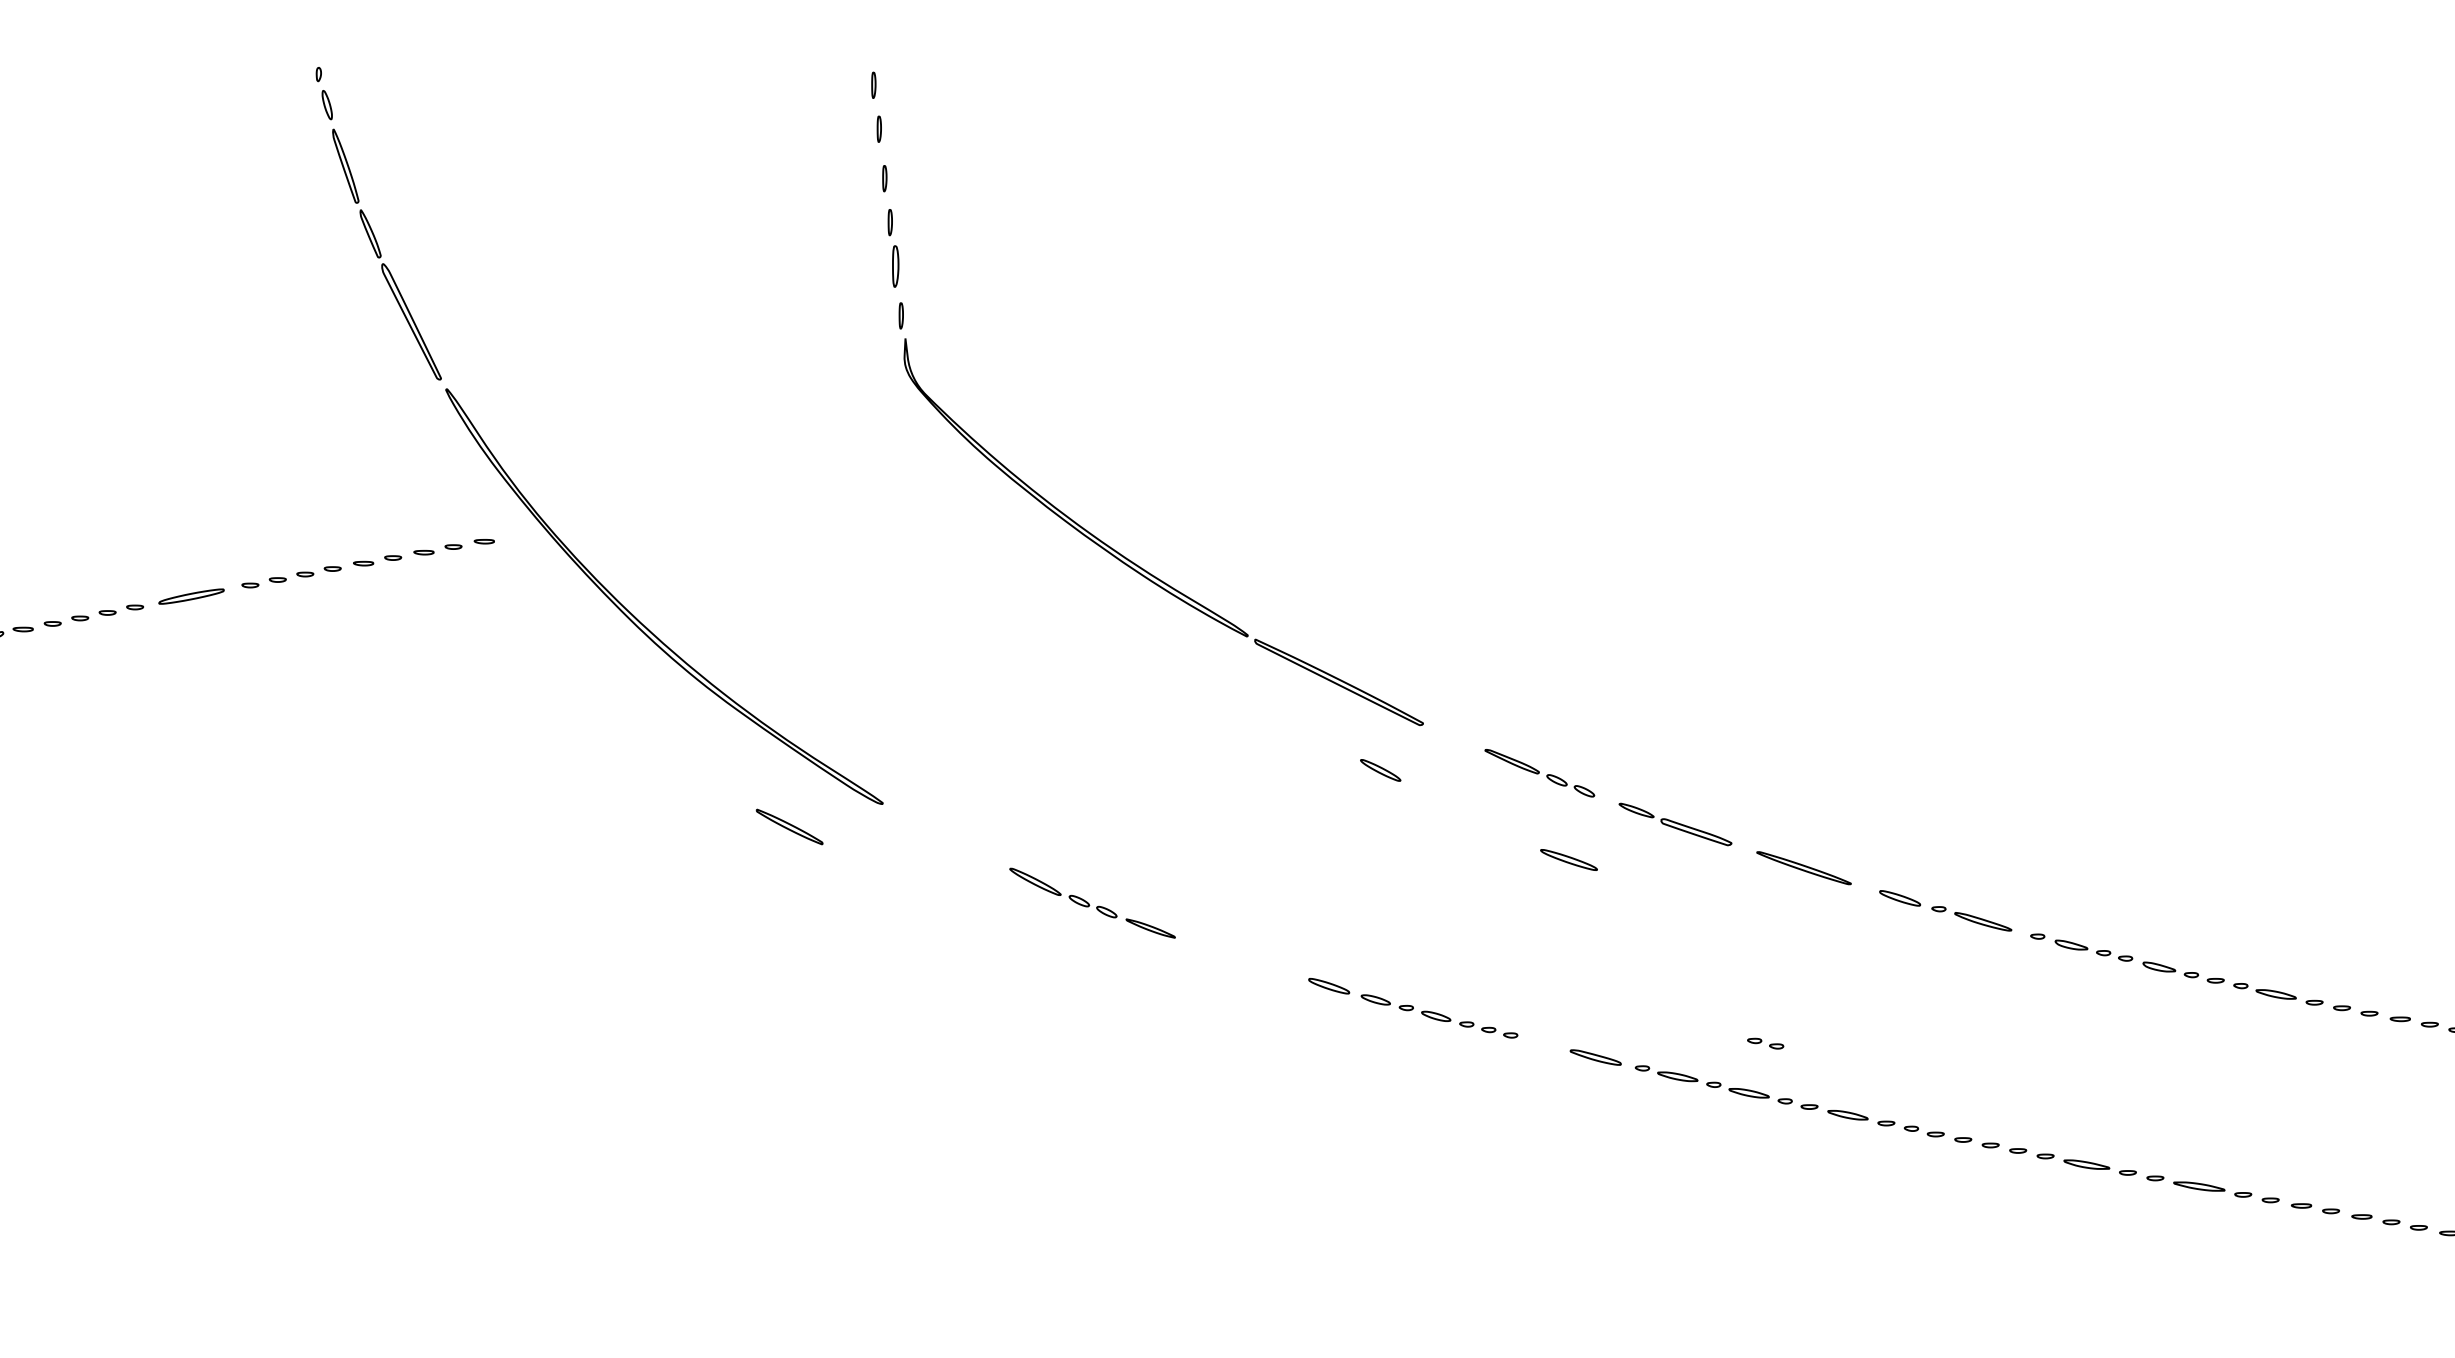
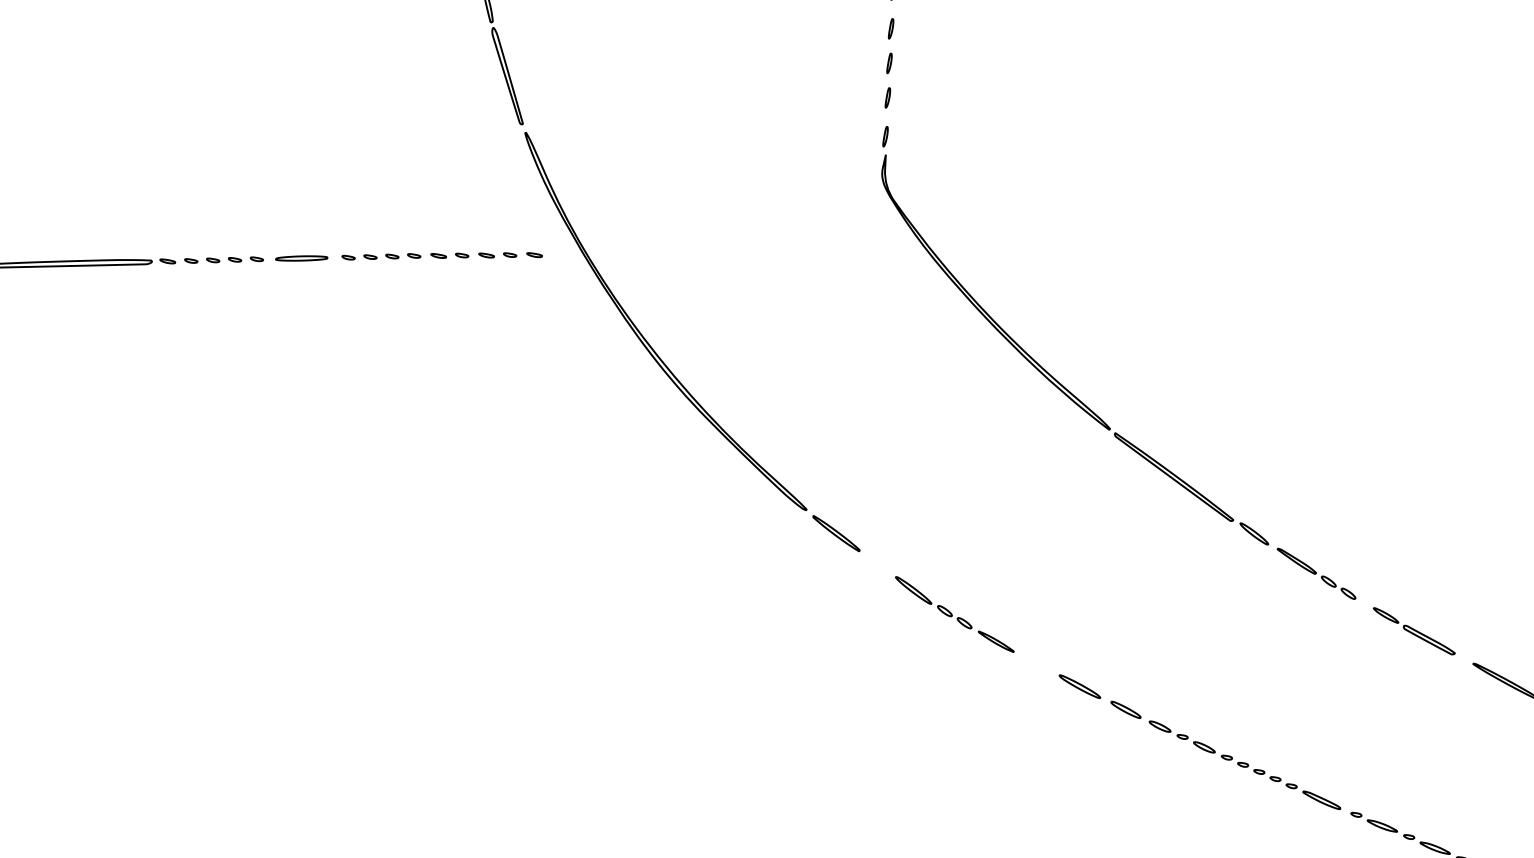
part: (895, 266) -> (887, 97), size x0.62
part: (1380, 770) -> (1254, 534), moved
part: (789, 826) -> (836, 533), moved
part: (1568, 859) -> (1079, 686), moved
part: (1765, 1043) -> (1283, 782), moved

